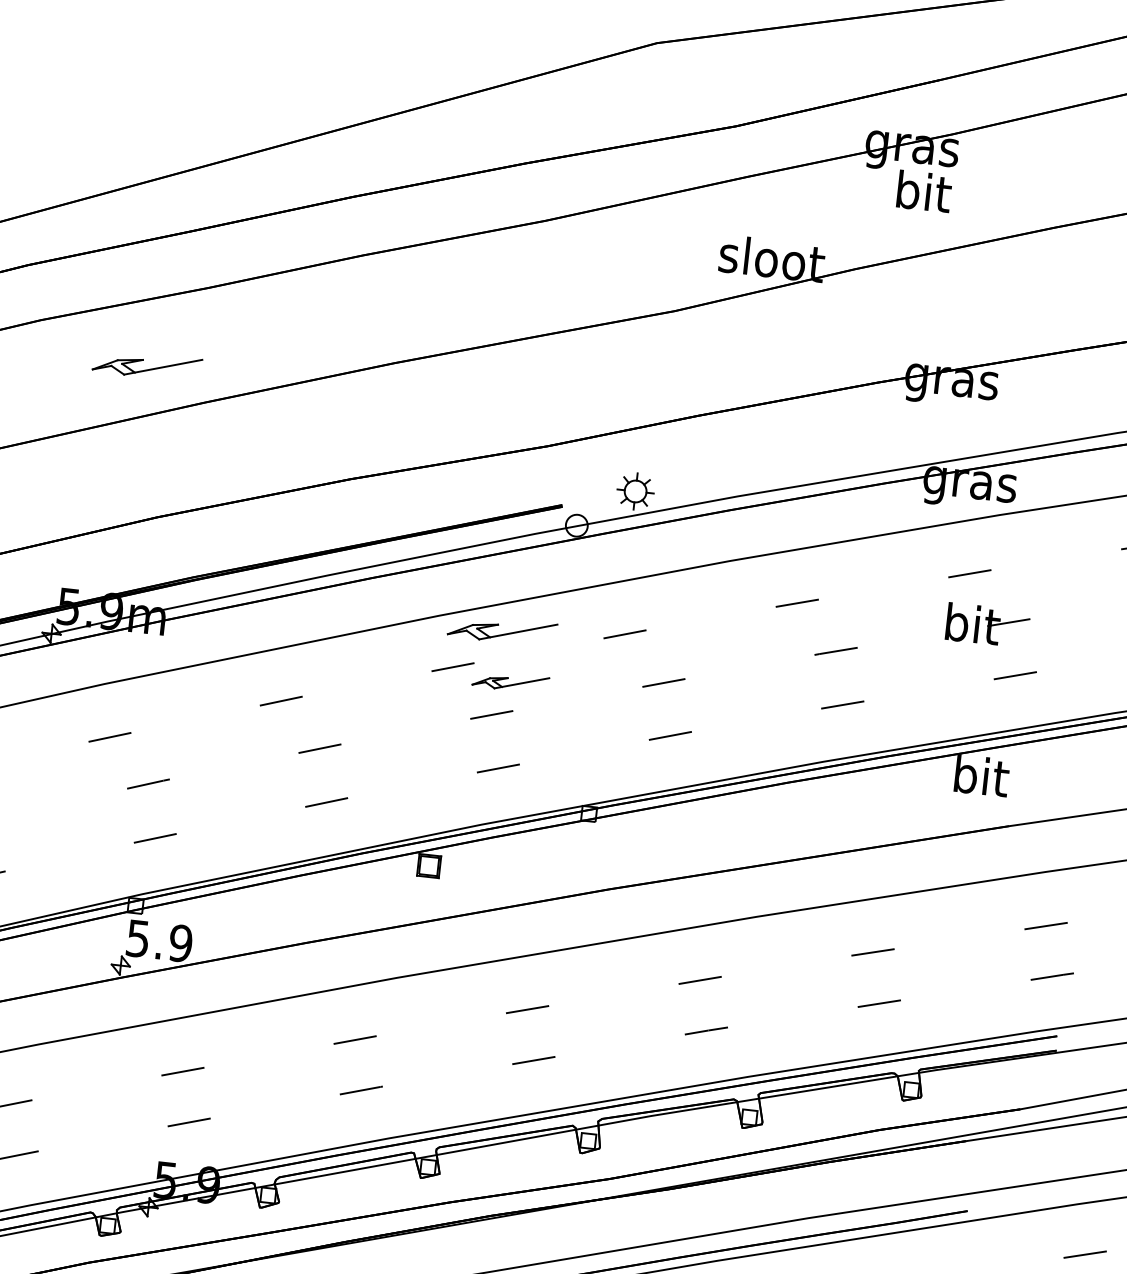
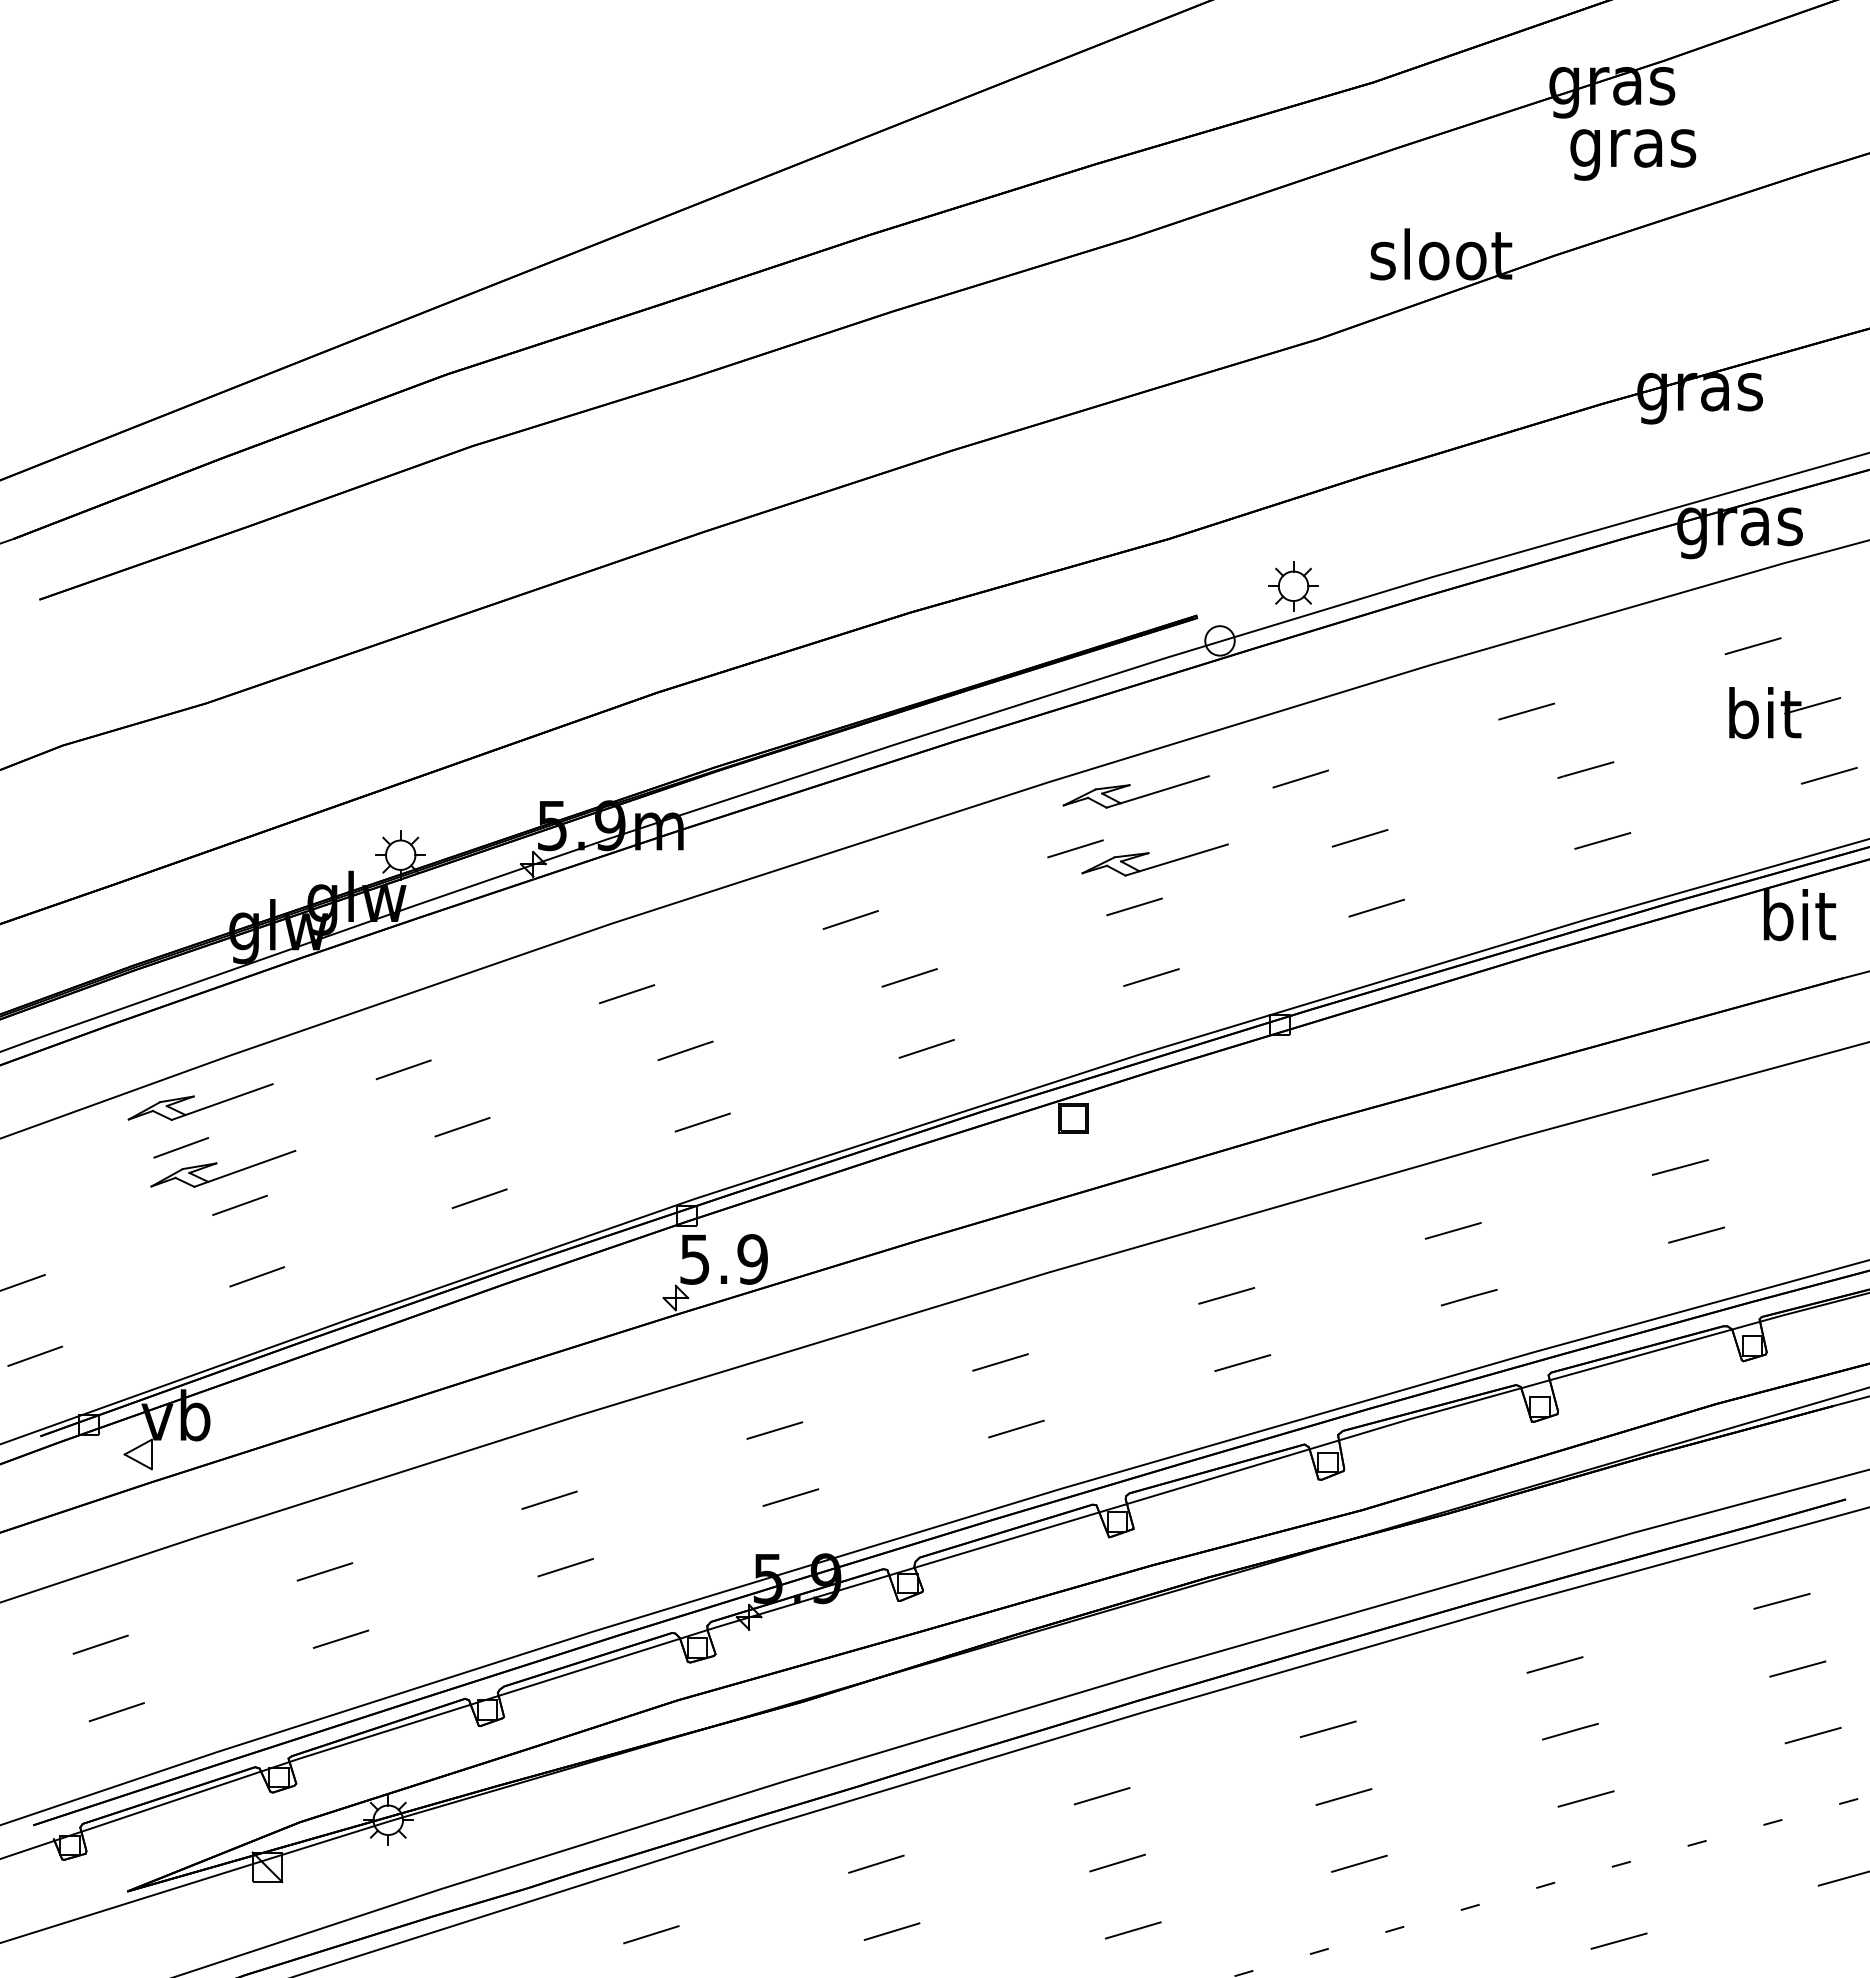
text: (922, 195) -> (1633, 147), bit -> gras
part: (146, 365) -> (620, 490), removed
part: (510, 681) -> (1154, 859), size x1.43

